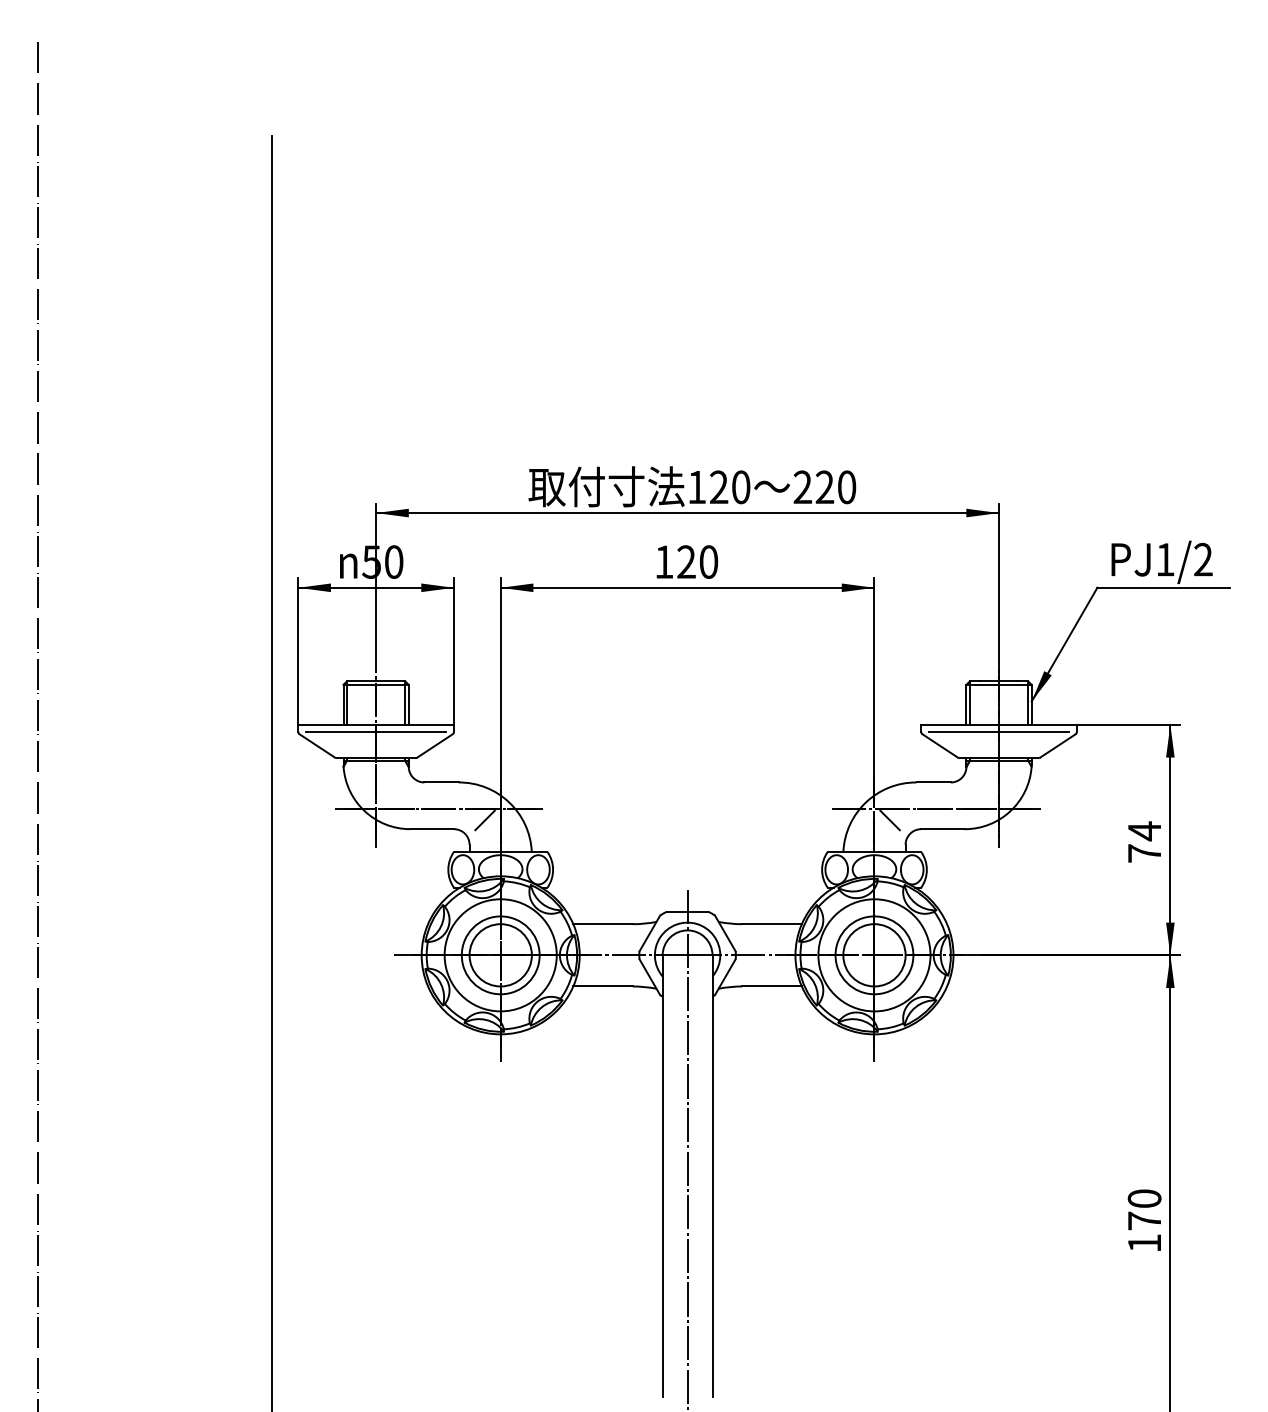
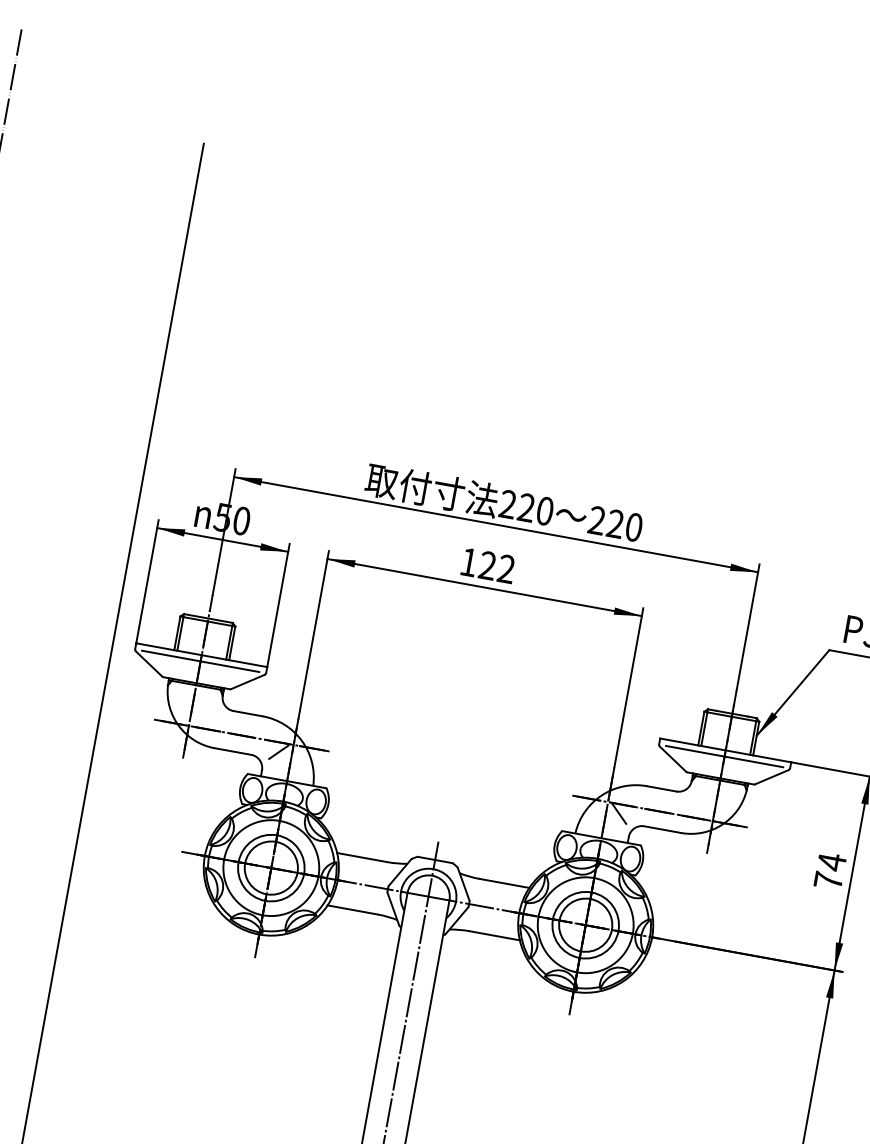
text: (697, 486) -> (508, 503), 120 -> 220
text: (708, 561) -> (506, 568), 120 -> 122

